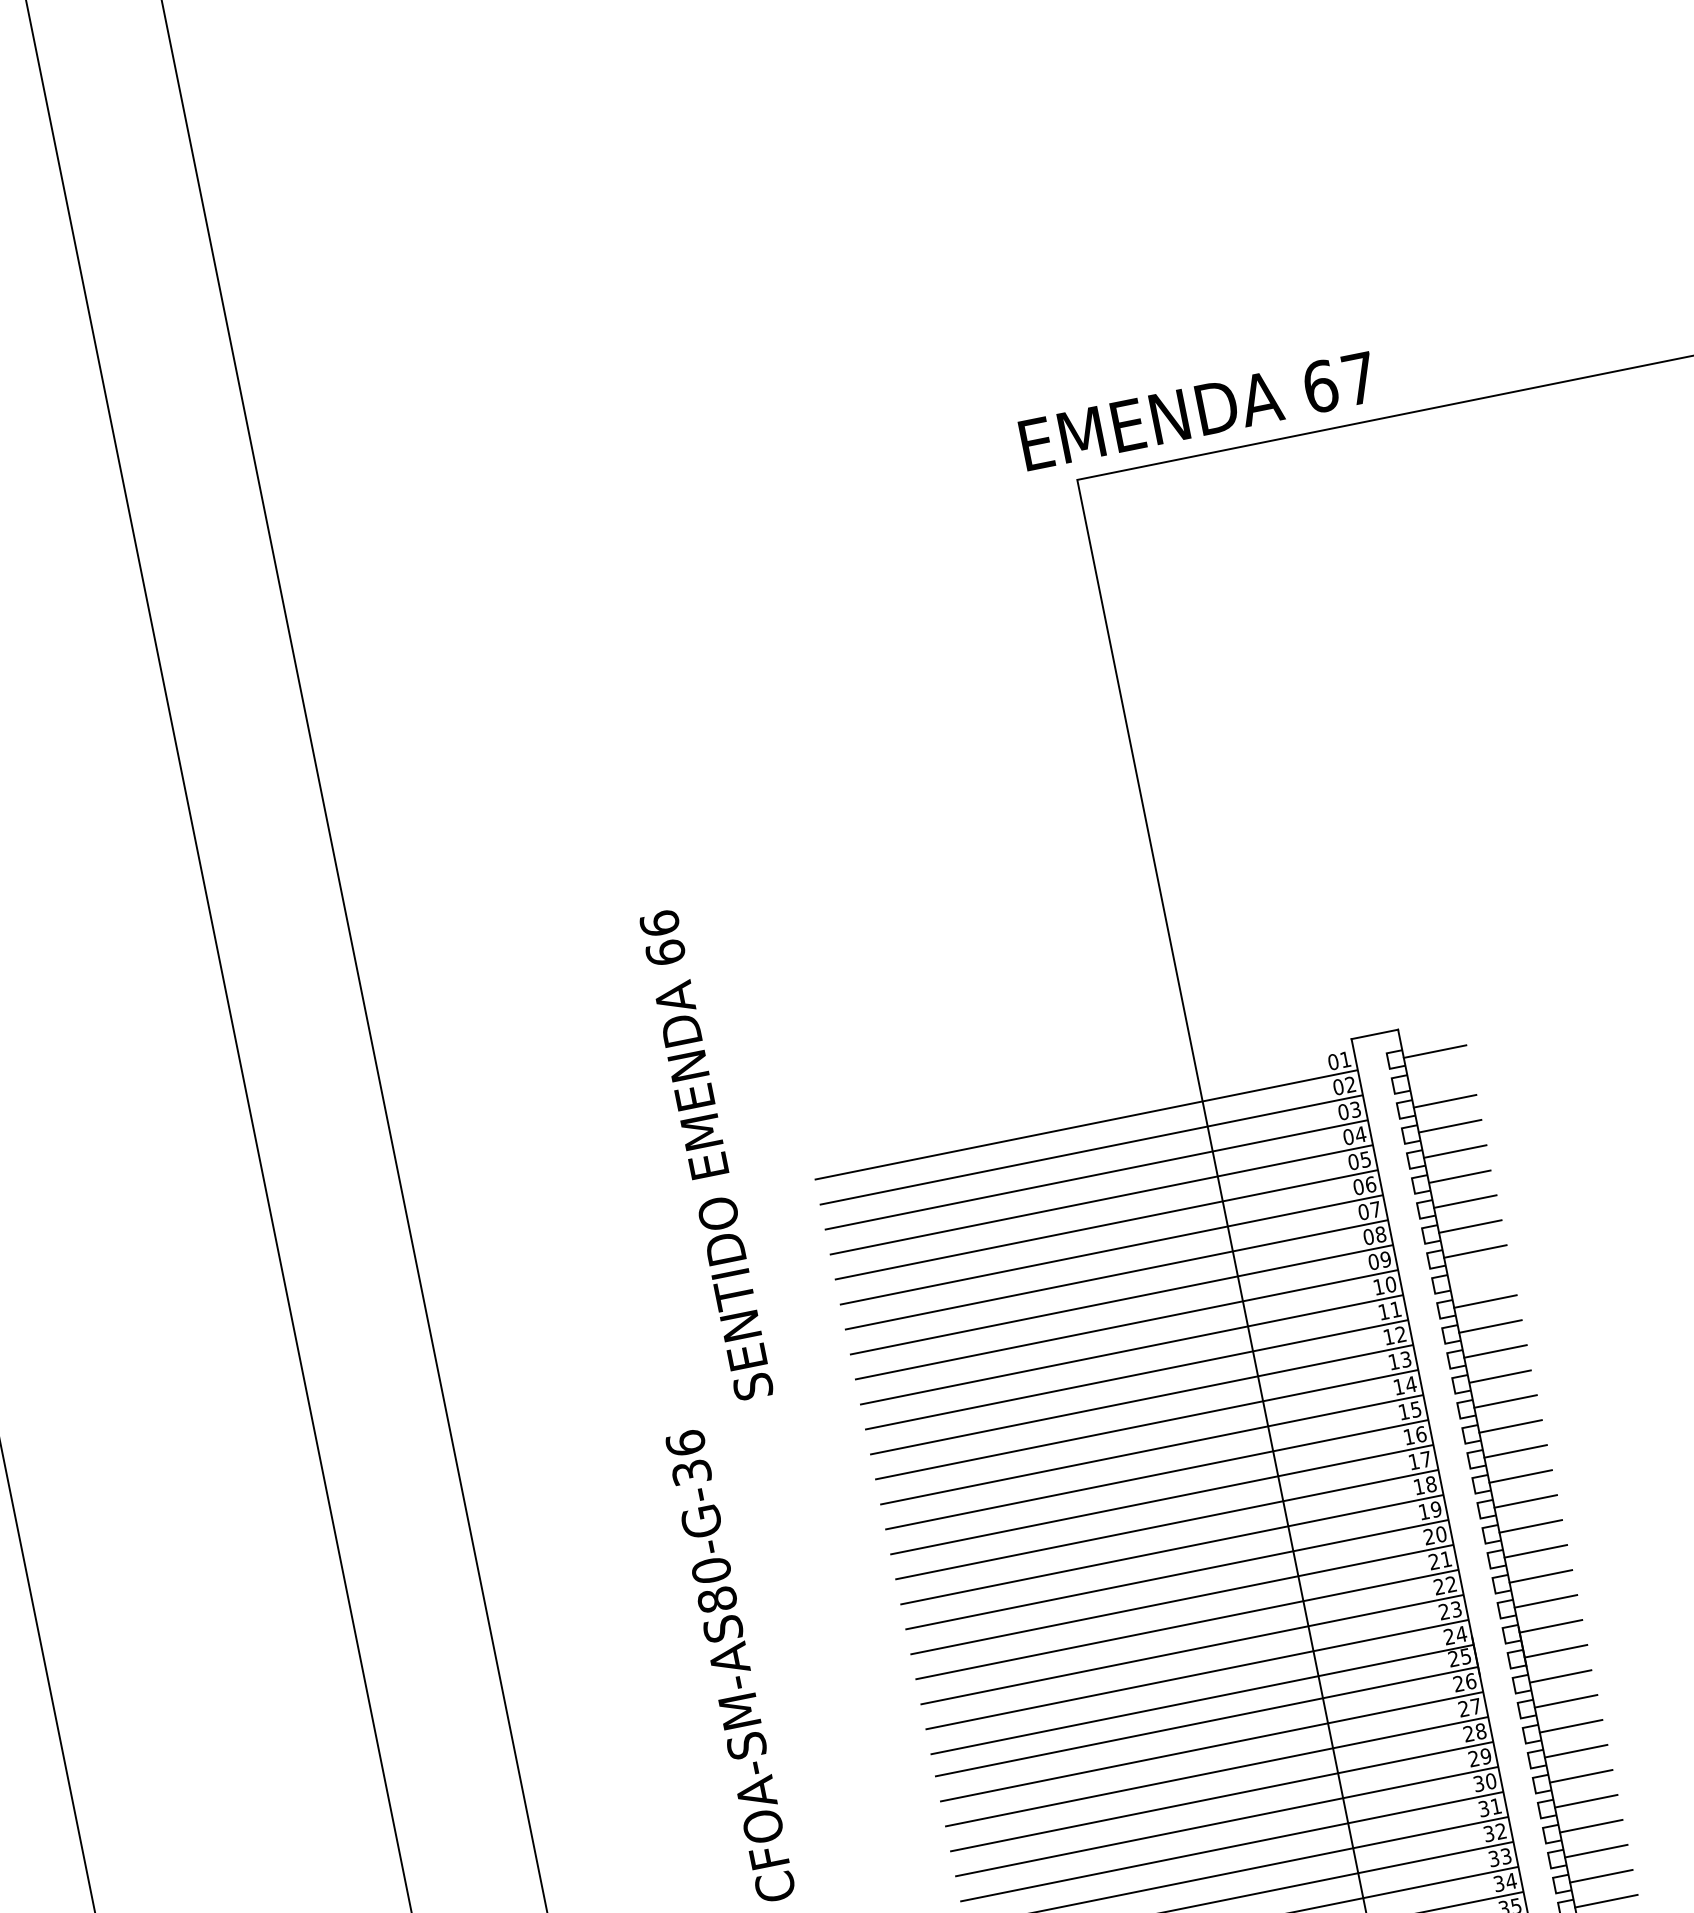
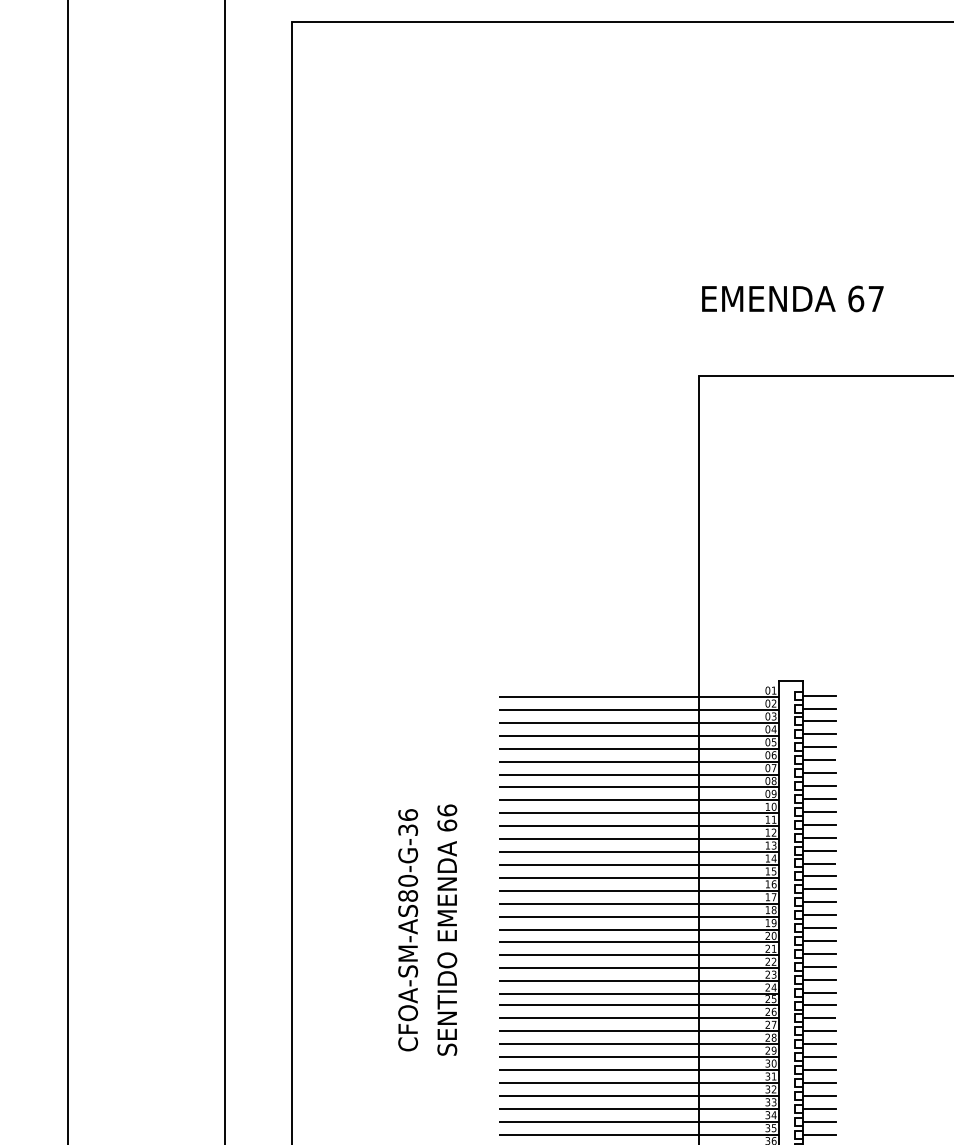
text: (1197, 410) -> (792, 298), moved
line: (1440, 1076) -> (819, 708), added
text: (706, 1153) -> (447, 929), moved
line: (1480, 1275) -> (819, 811), added

